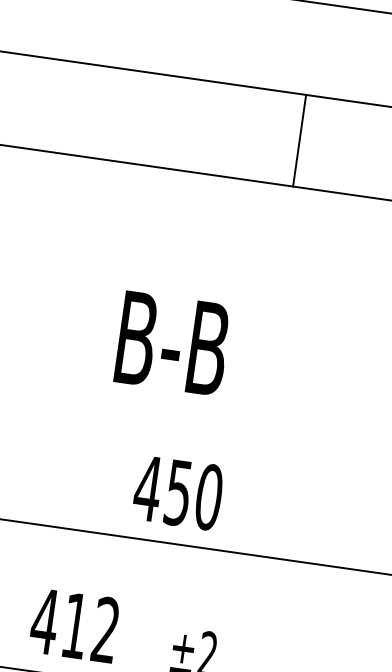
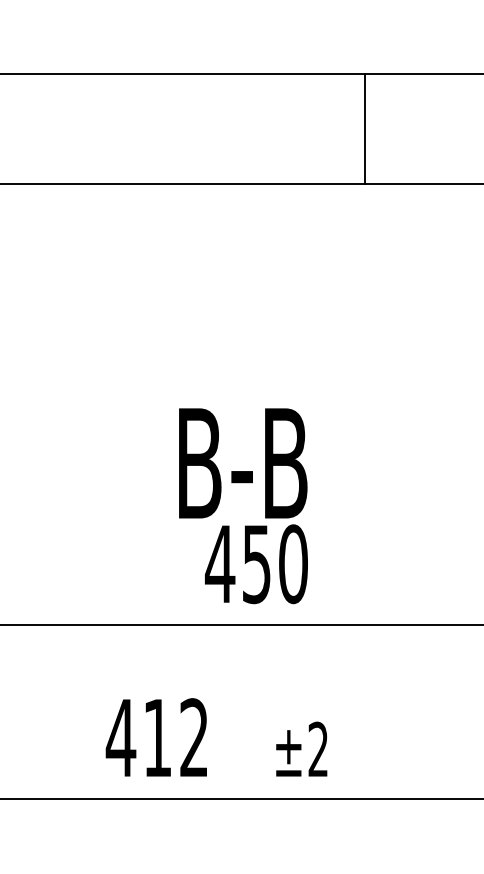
line: (299, 140) -> (365, 129), moved
text: (173, 343) -> (243, 463), moved

